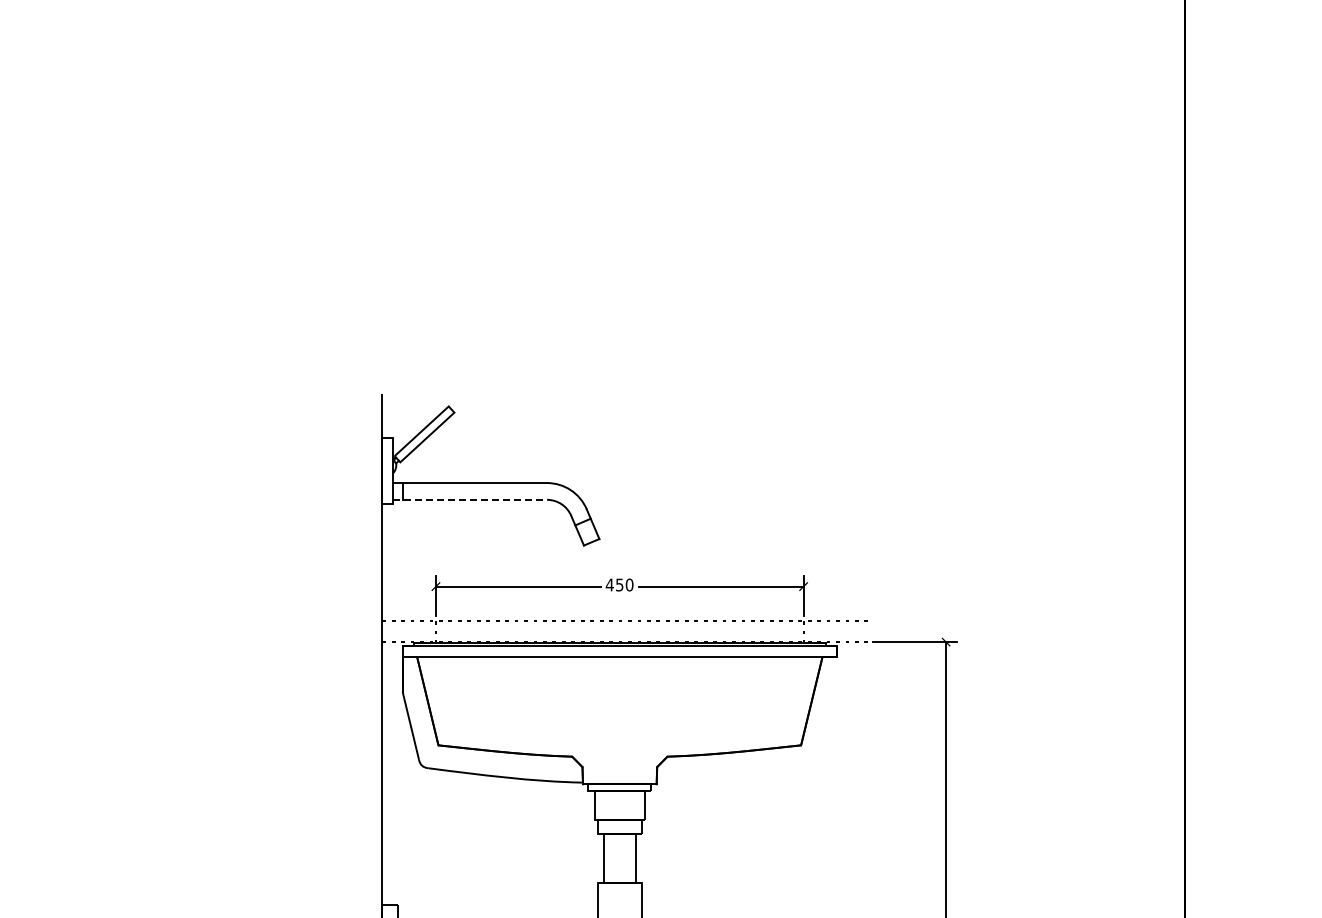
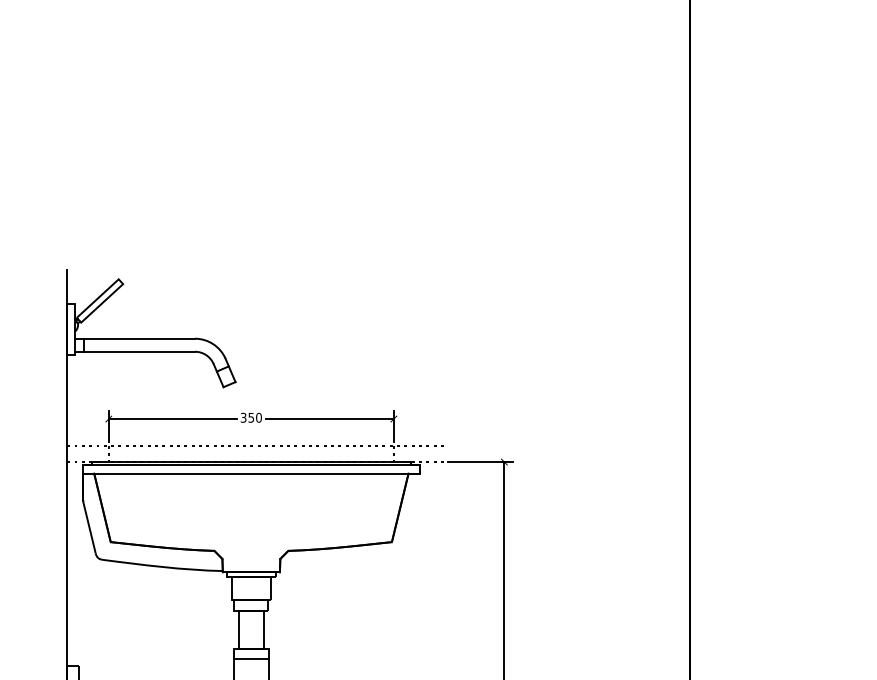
line: (470, 499) -> (135, 351), dashed -> solid
text: (609, 584) -> (243, 417), 450 -> 350
line: (619, 895) -> (251, 658), added

